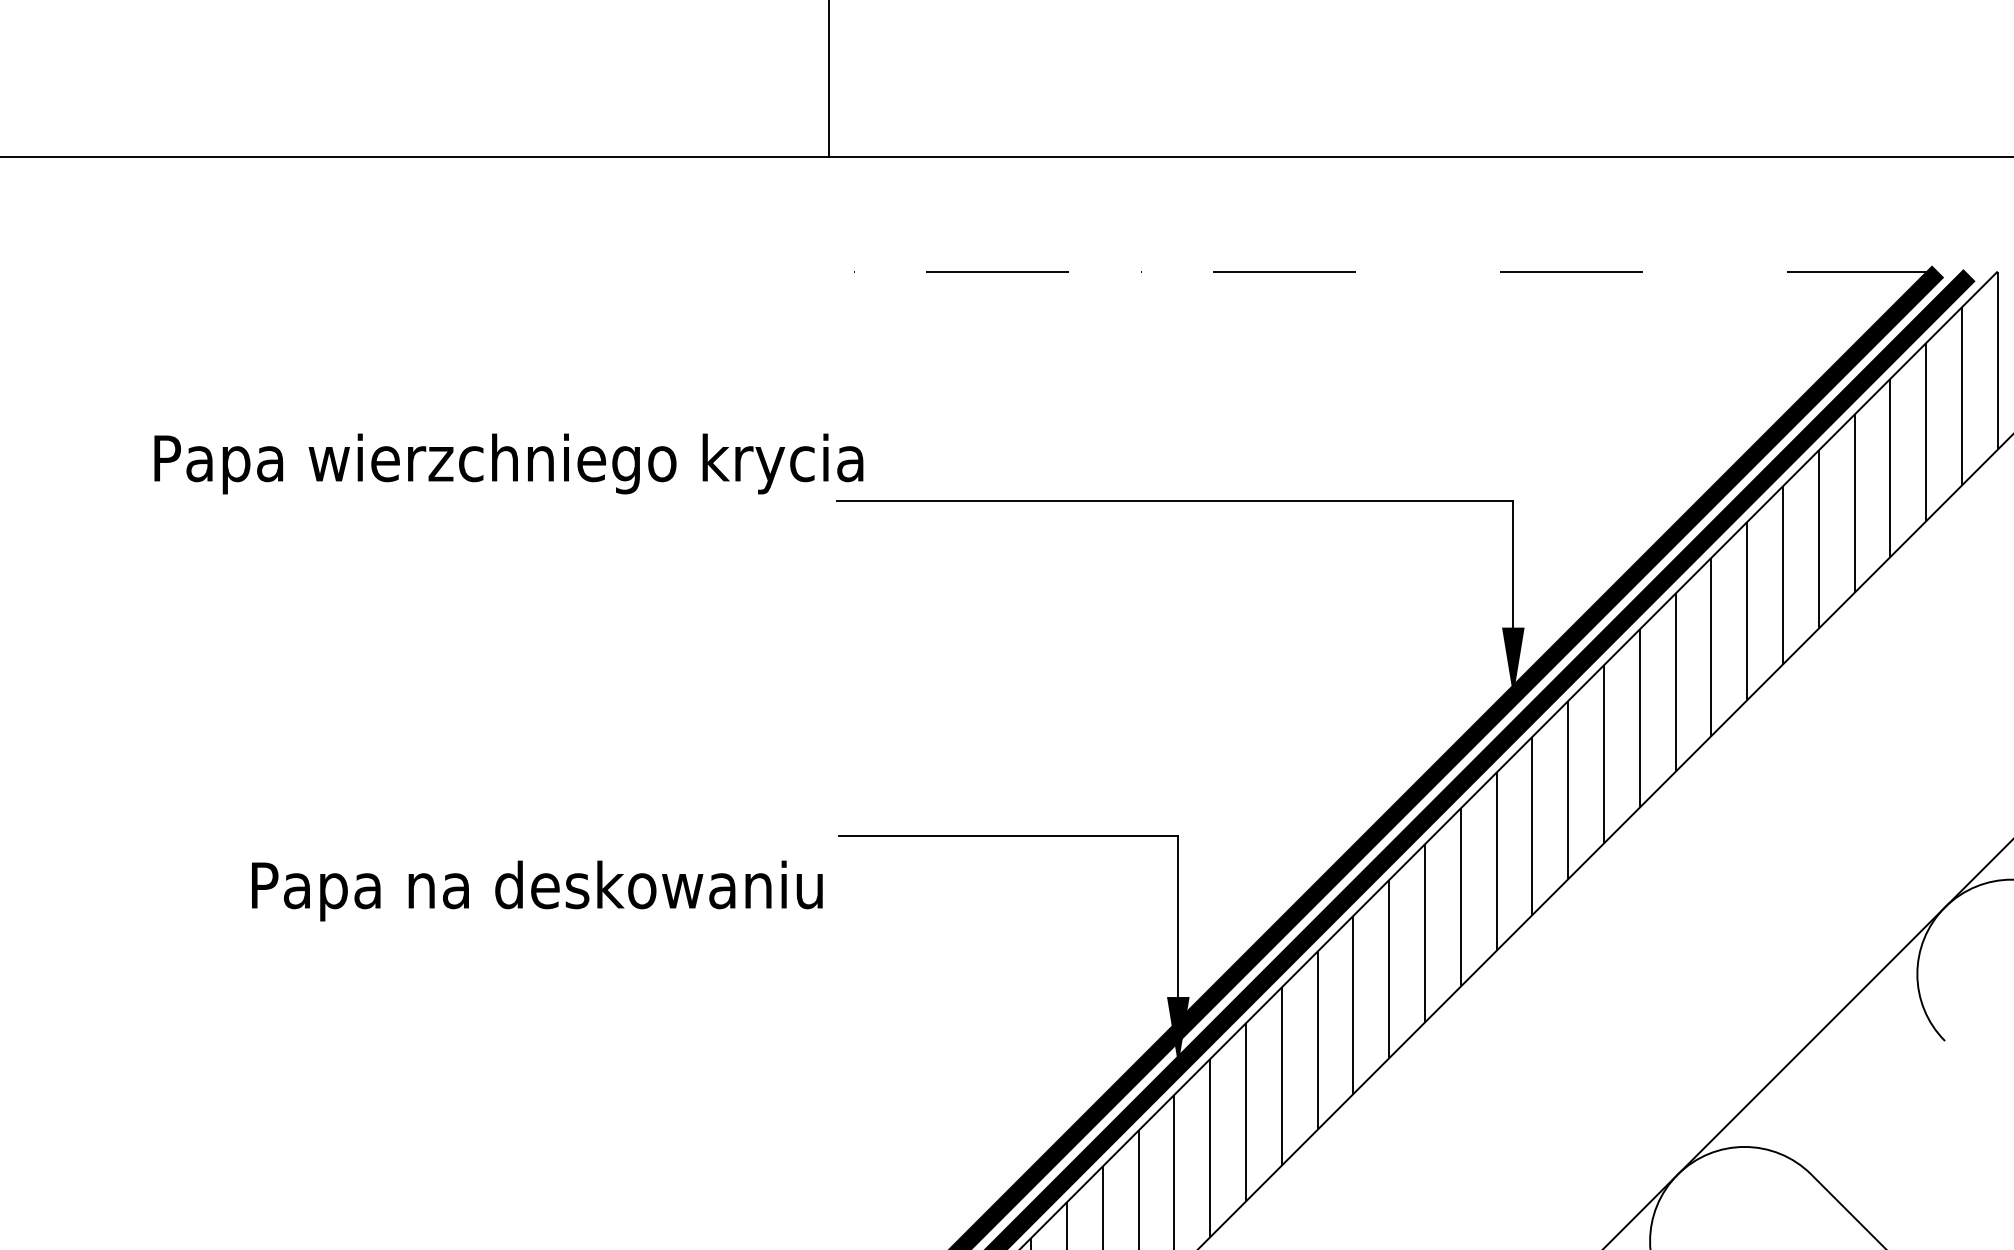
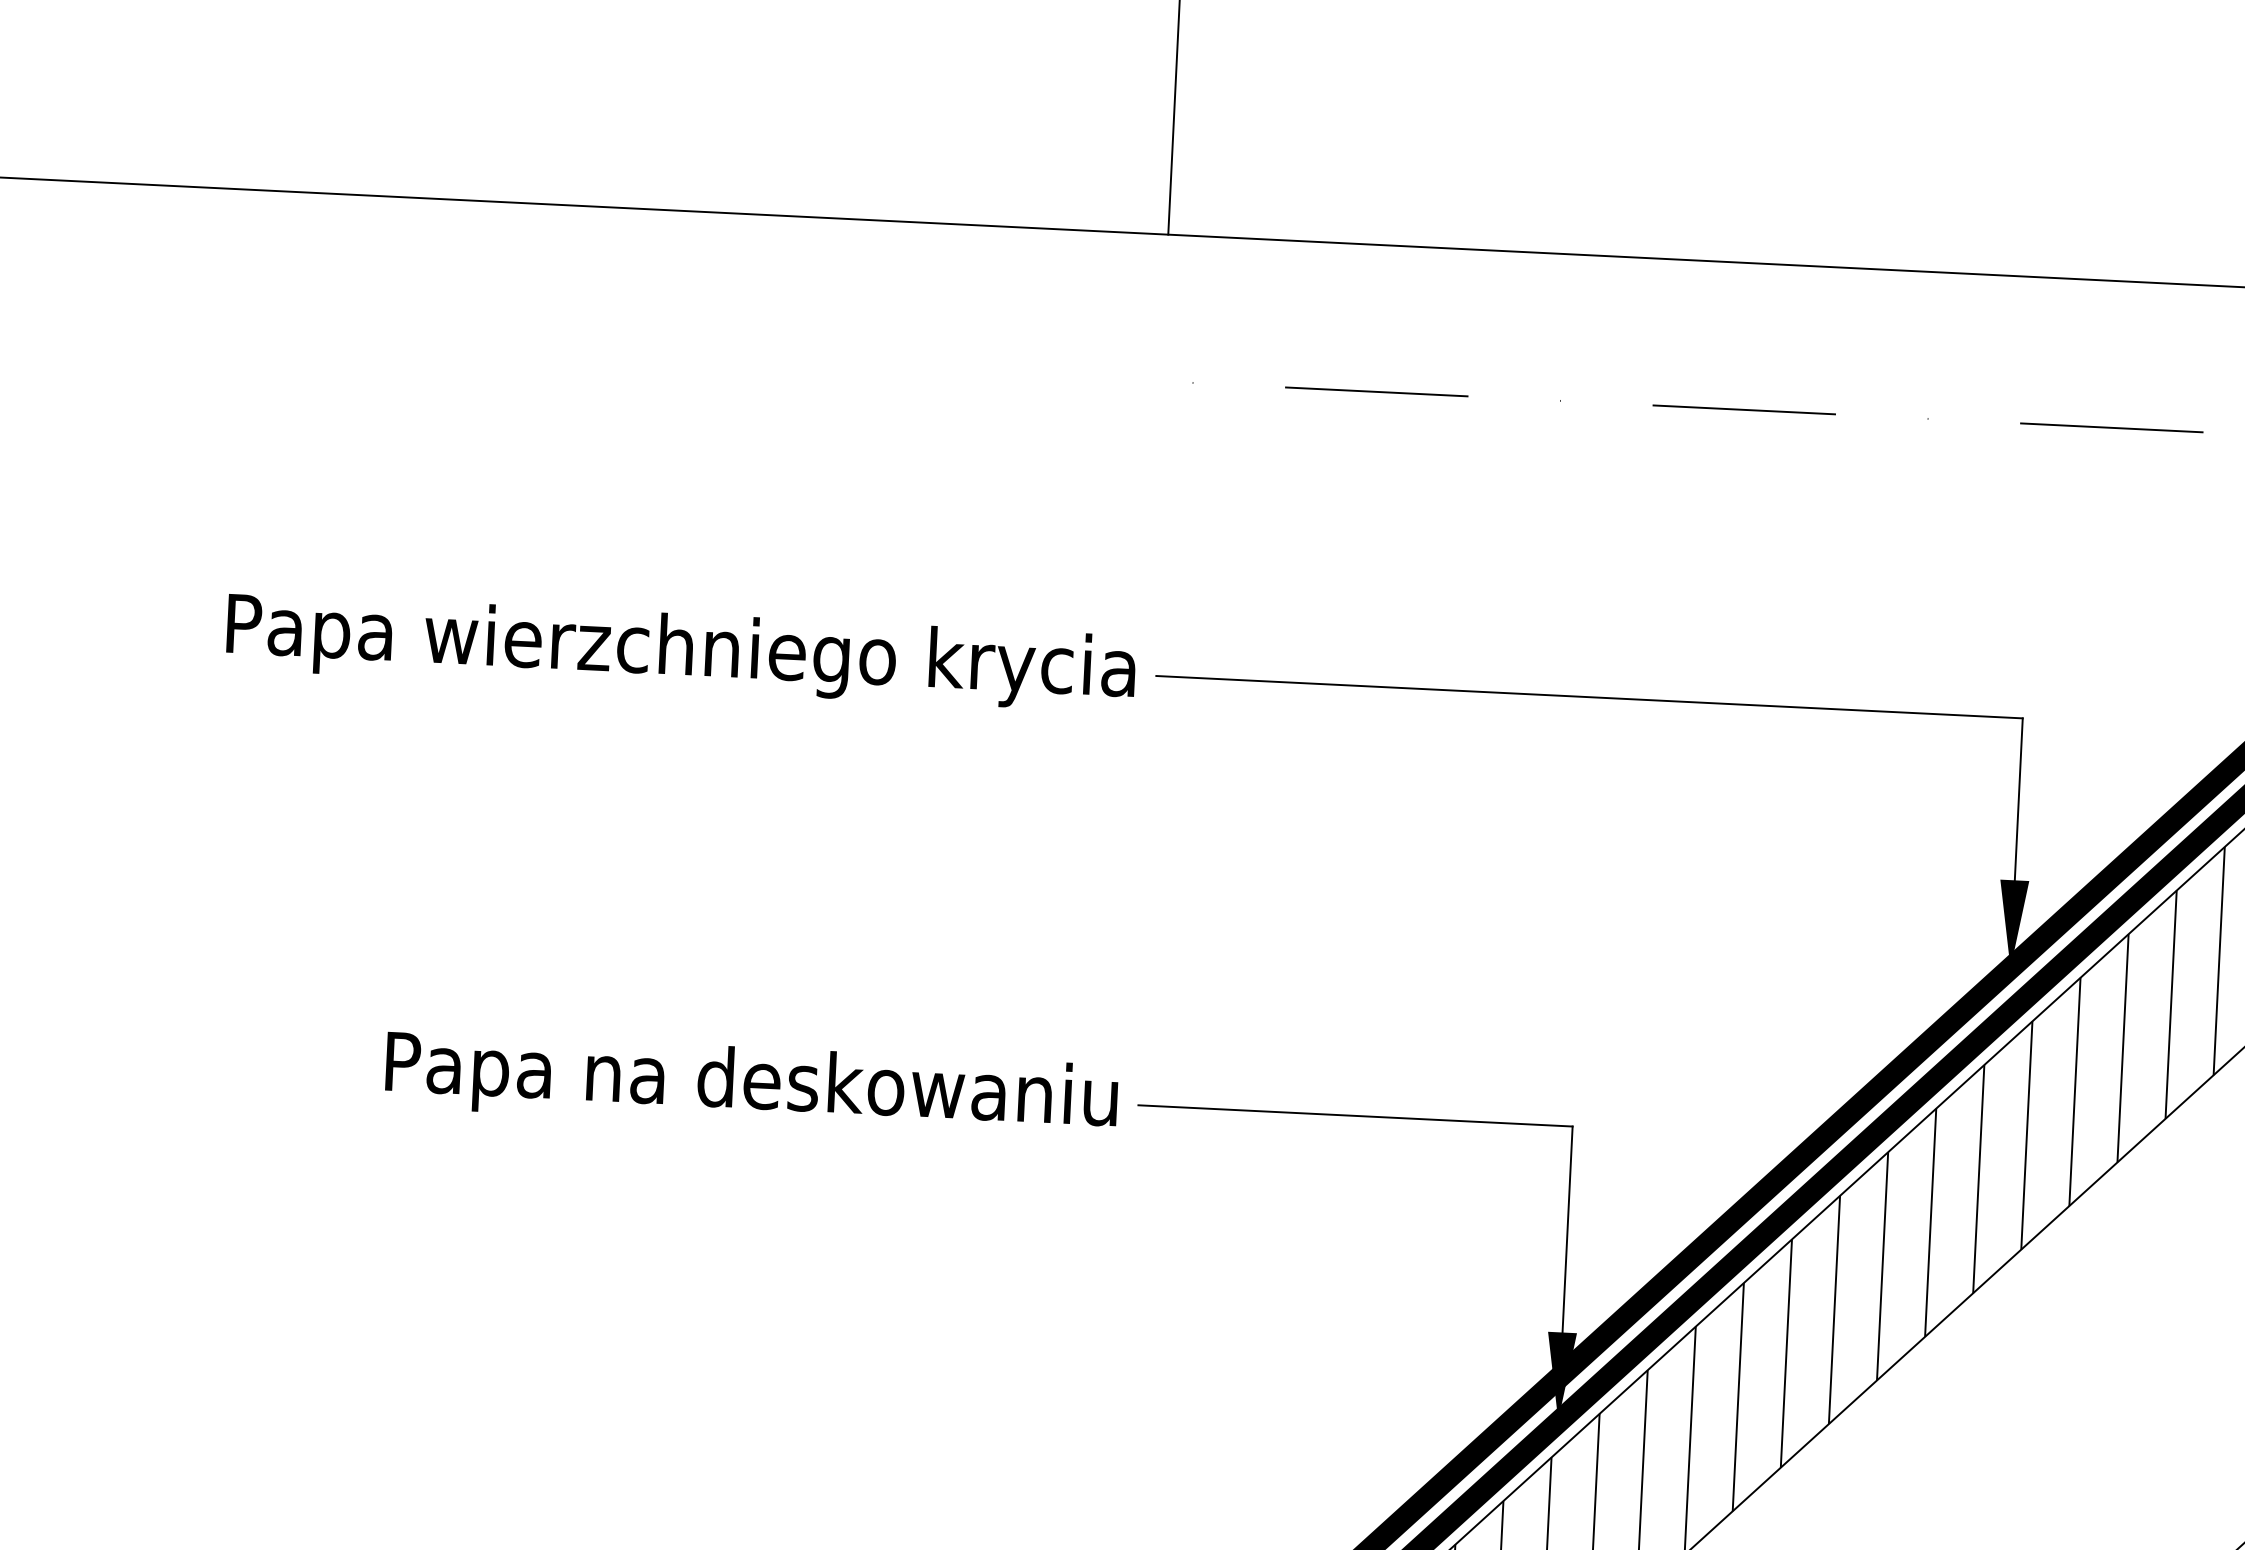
text: (508, 463) -> (680, 651), moved
text: (537, 890) -> (751, 1085), moved

